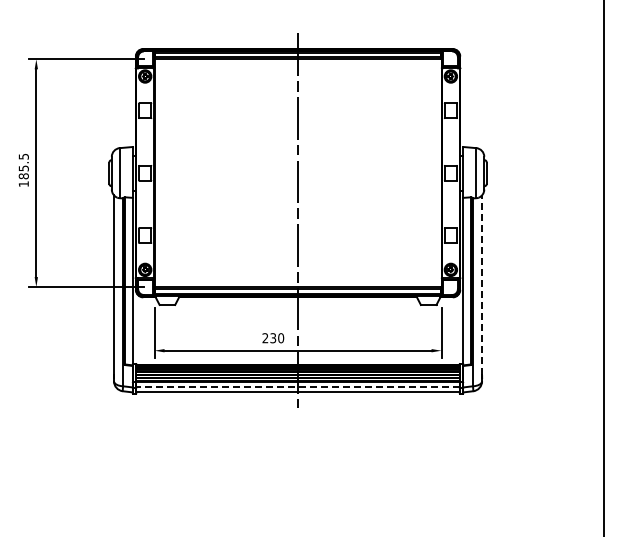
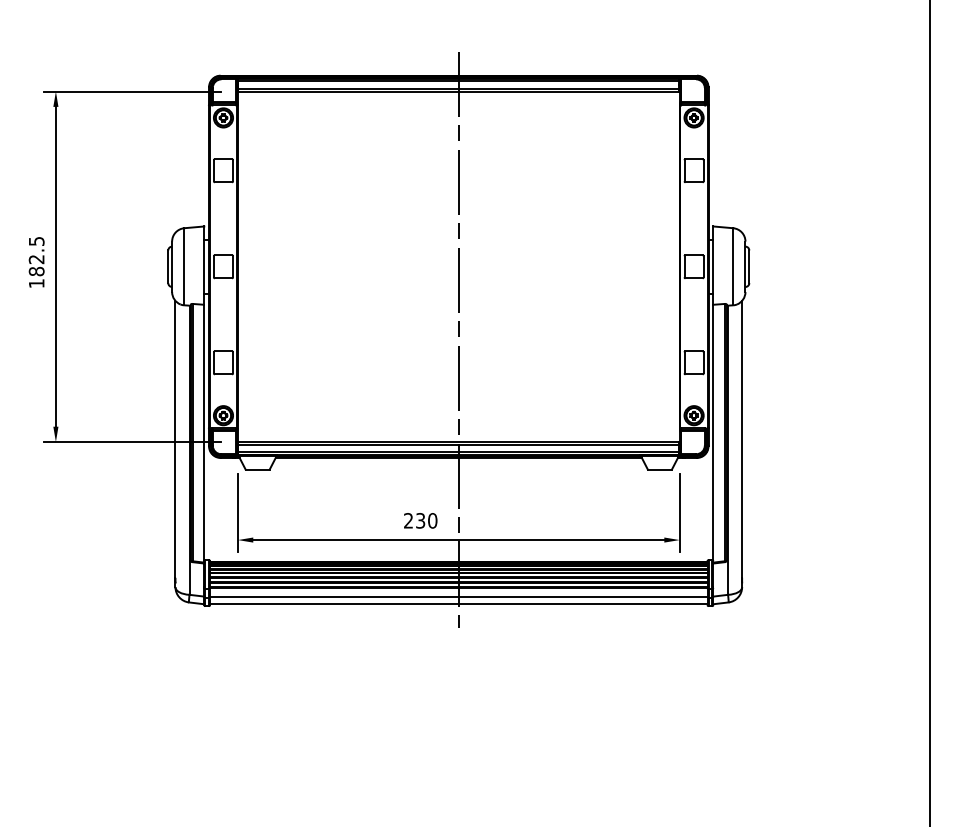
text: (23, 168) -> (36, 259), 185.5 -> 182.5
line: (482, 285) -> (742, 439), dashed -> solid
line: (298, 387) -> (459, 596), dashed -> solid

